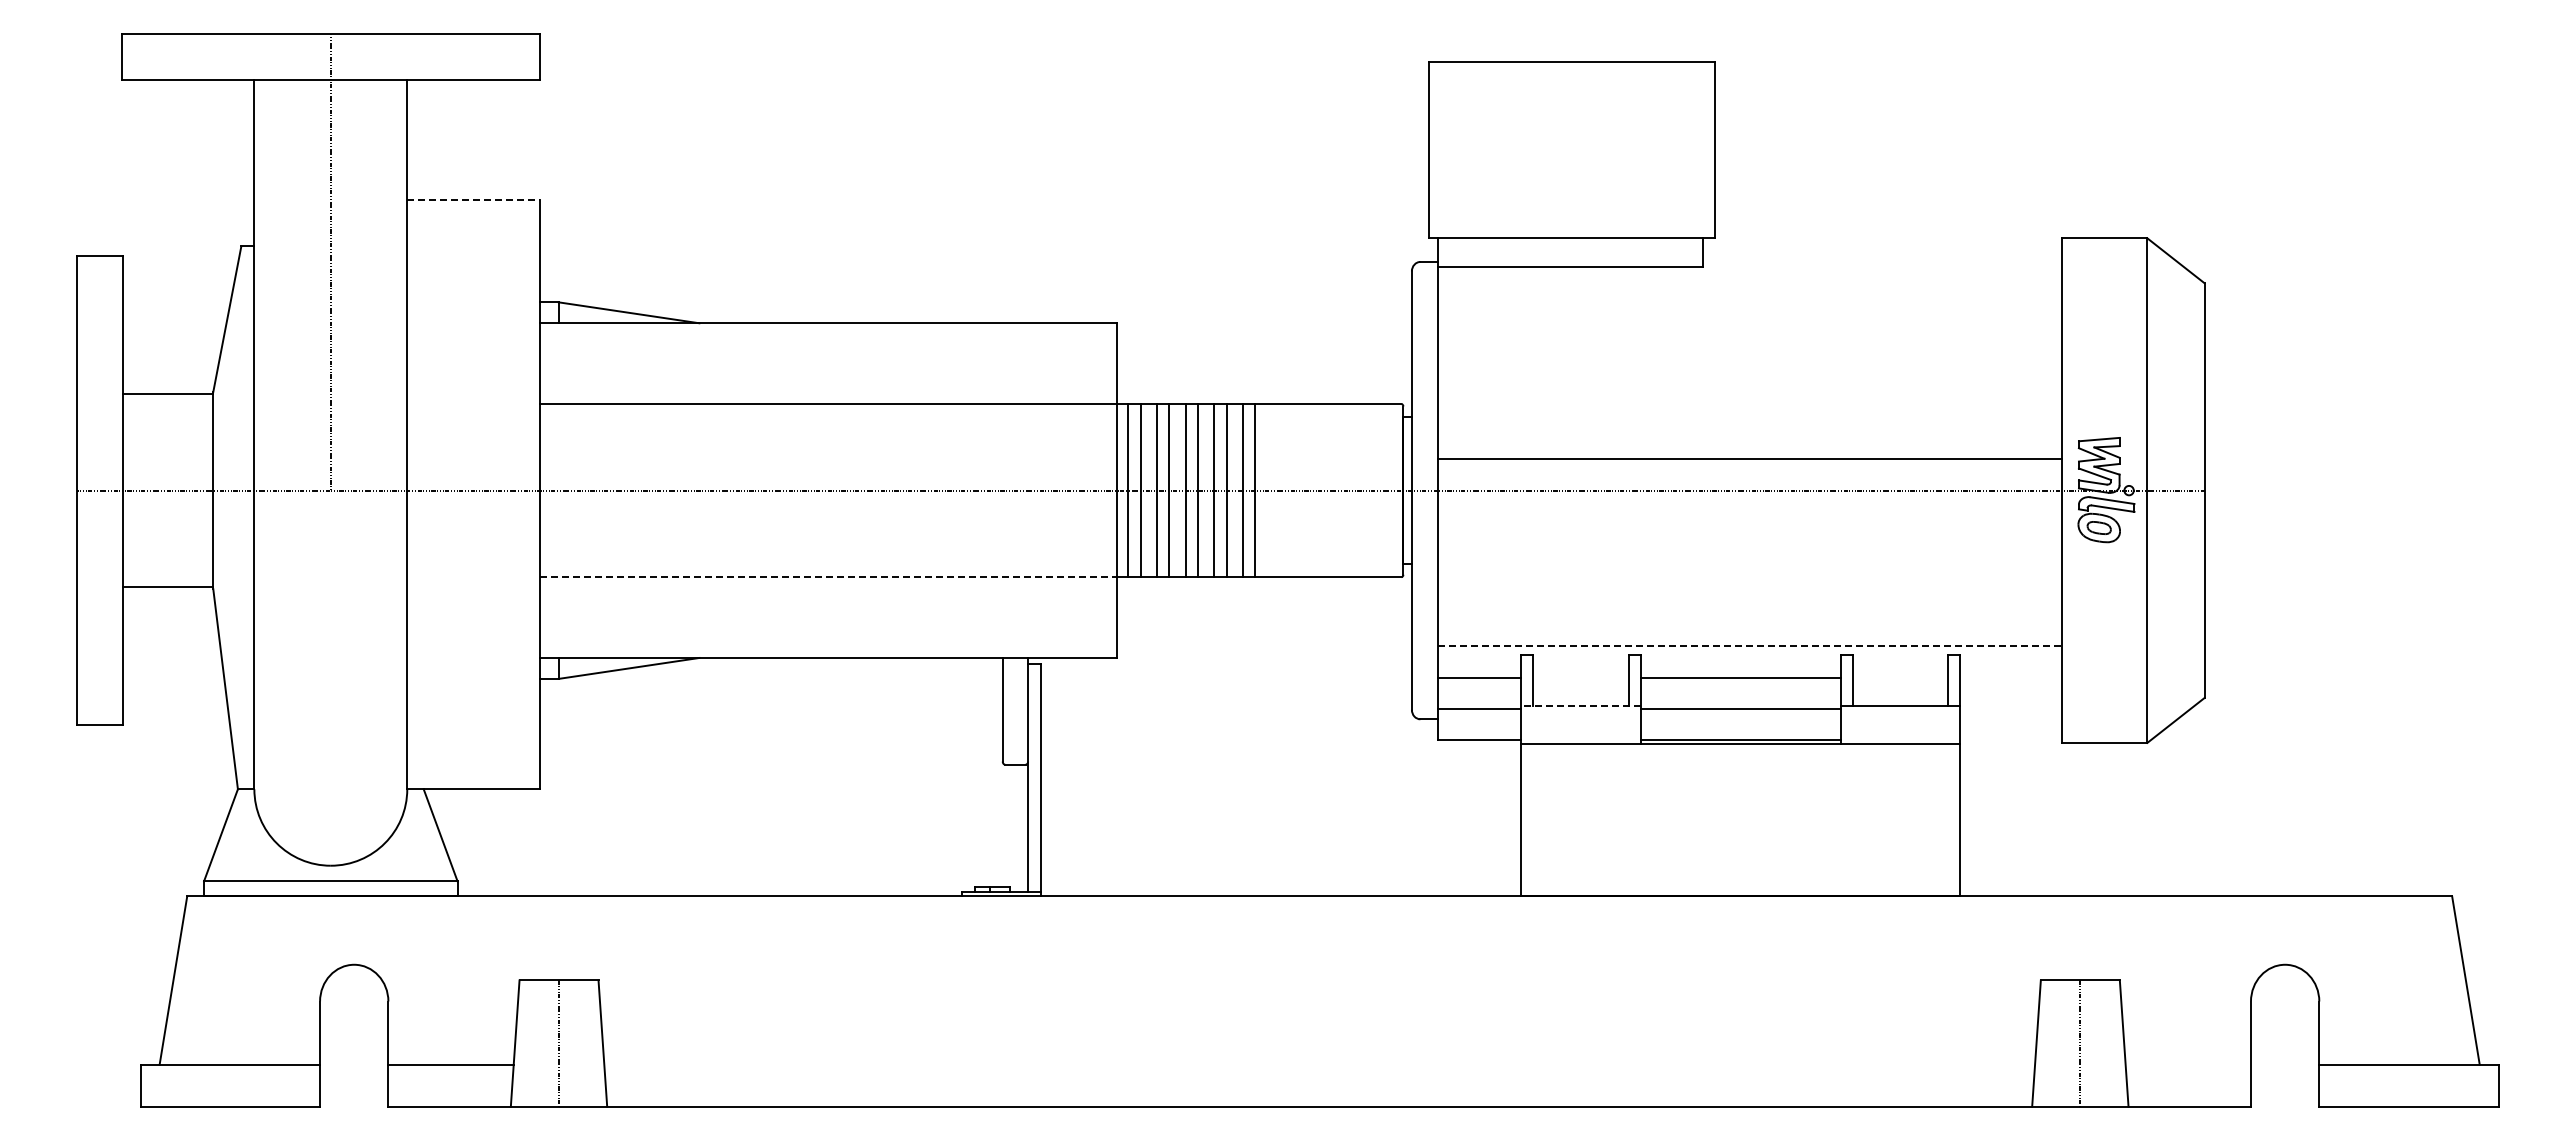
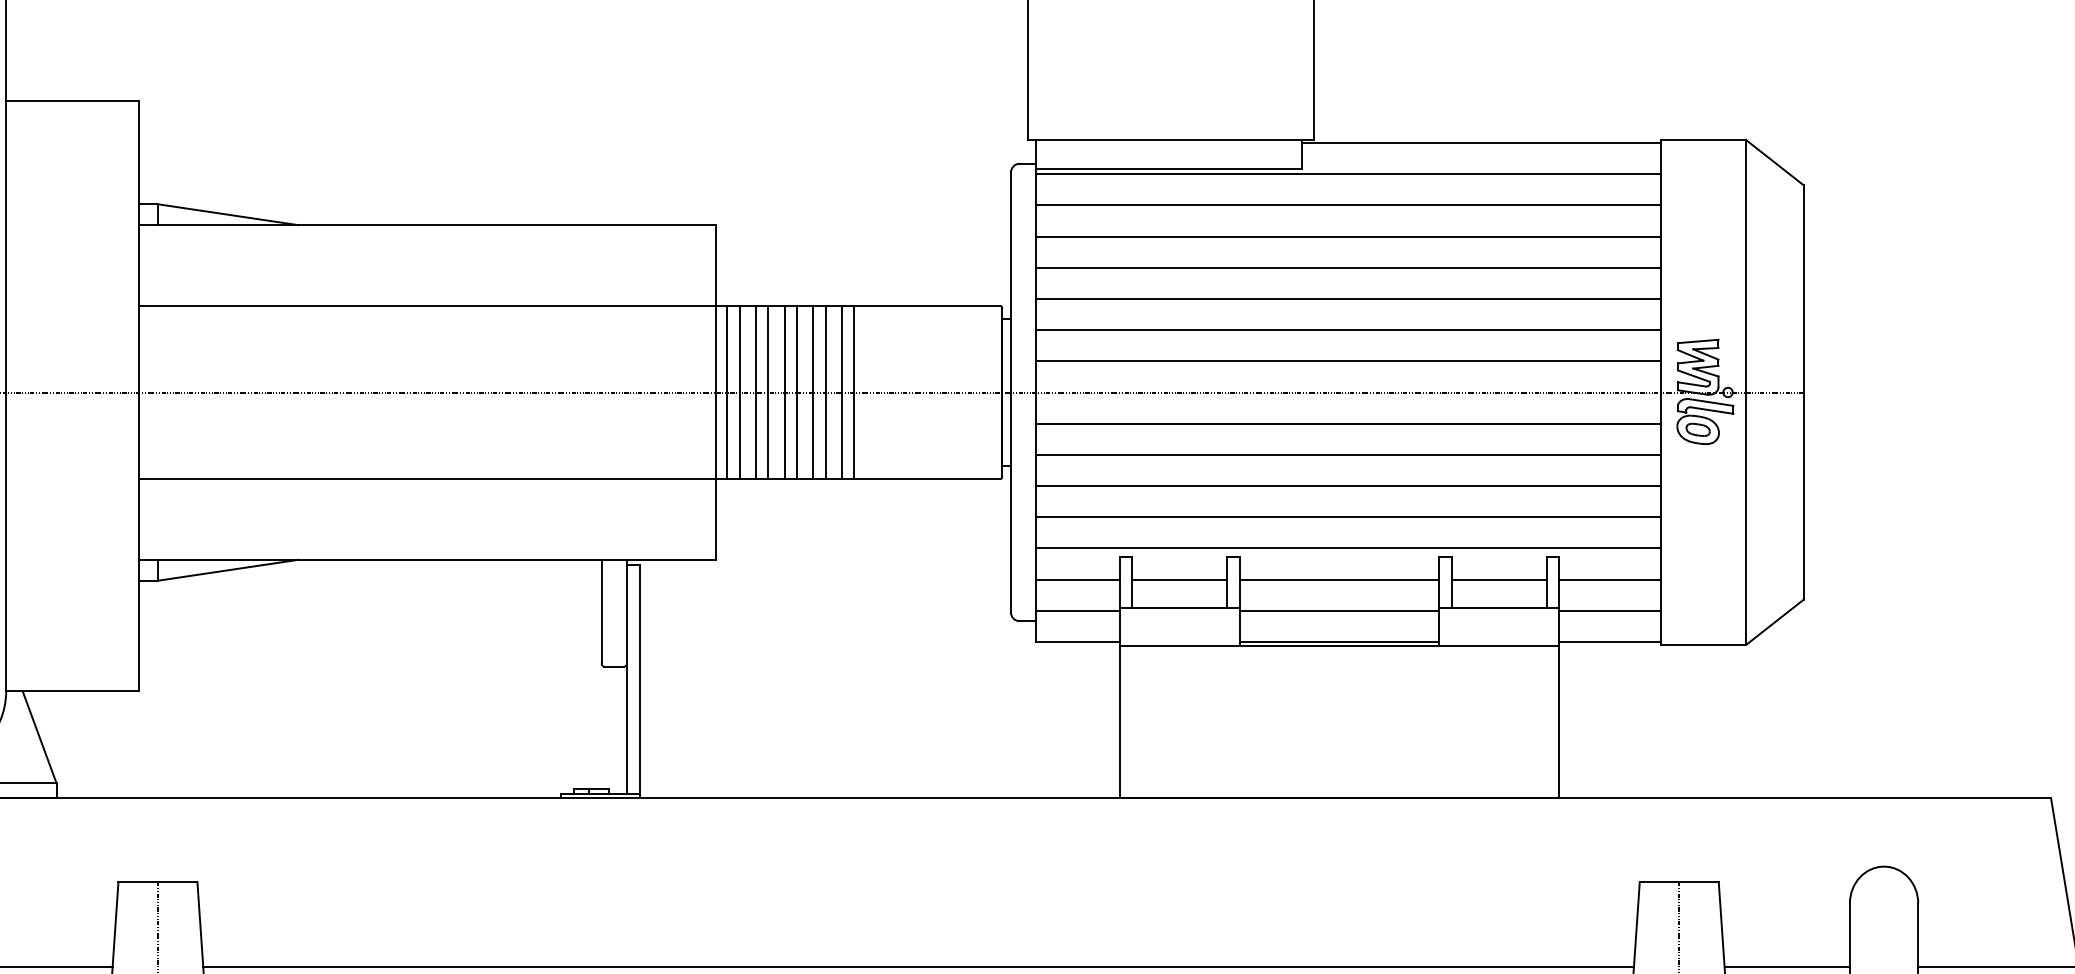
line: (474, 199) -> (73, 101), dashed -> solid
line: (1881, 241) -> (1480, 143), added
line: (1749, 272) -> (1348, 174), added
line: (1749, 303) -> (1348, 205), added
line: (1749, 334) -> (1348, 236), added
line: (1749, 365) -> (1348, 267), added
line: (1749, 397) -> (1348, 299), added
line: (1749, 428) -> (1348, 330), added
line: (1749, 521) -> (1348, 423), added
line: (1749, 552) -> (1348, 454), added
line: (828, 577) -> (427, 479), dashed -> solid
line: (1749, 584) -> (1348, 486), added
line: (1749, 615) -> (1348, 517), added
line: (1750, 646) -> (1349, 548), dashed -> solid
line: (1580, 677) -> (1179, 579), added
line: (1899, 677) -> (1498, 579), added
line: (2010, 677) -> (1609, 579), added
line: (1580, 706) -> (1179, 608), dashed -> solid
line: (2010, 708) -> (1609, 610), added
line: (2010, 740) -> (1609, 642), added
line: (1319, 1064) -> (918, 966), added
line: (2187, 1064) -> (1786, 966), added

